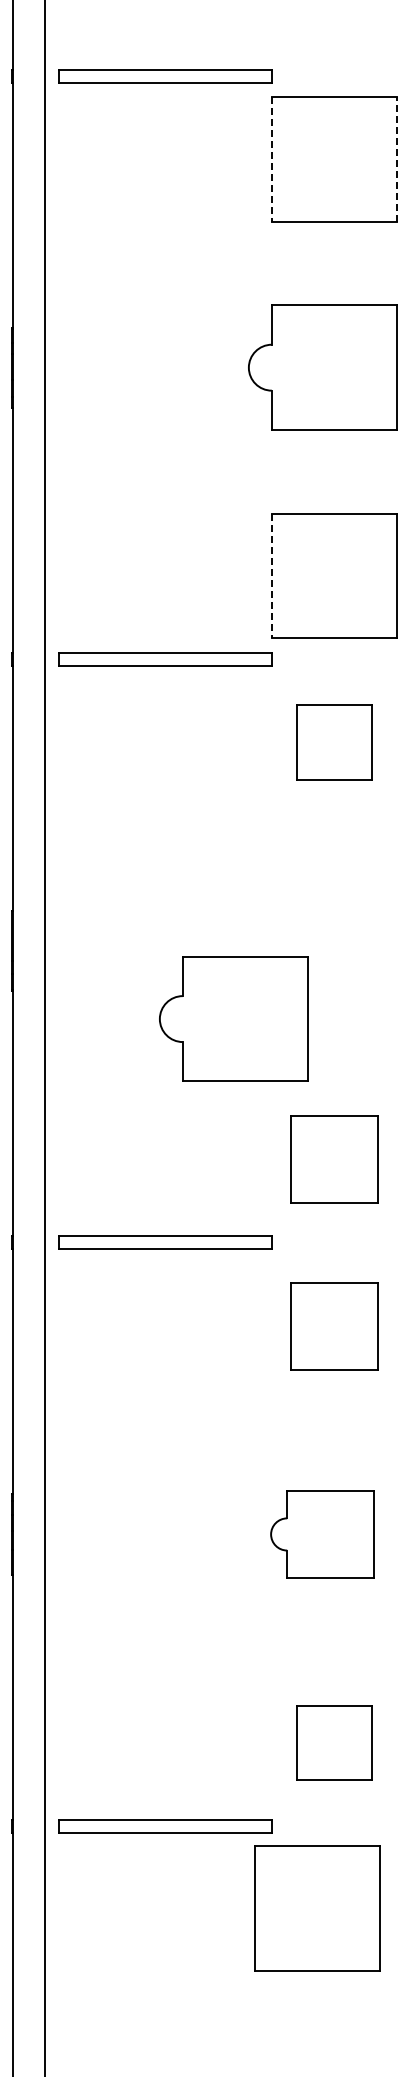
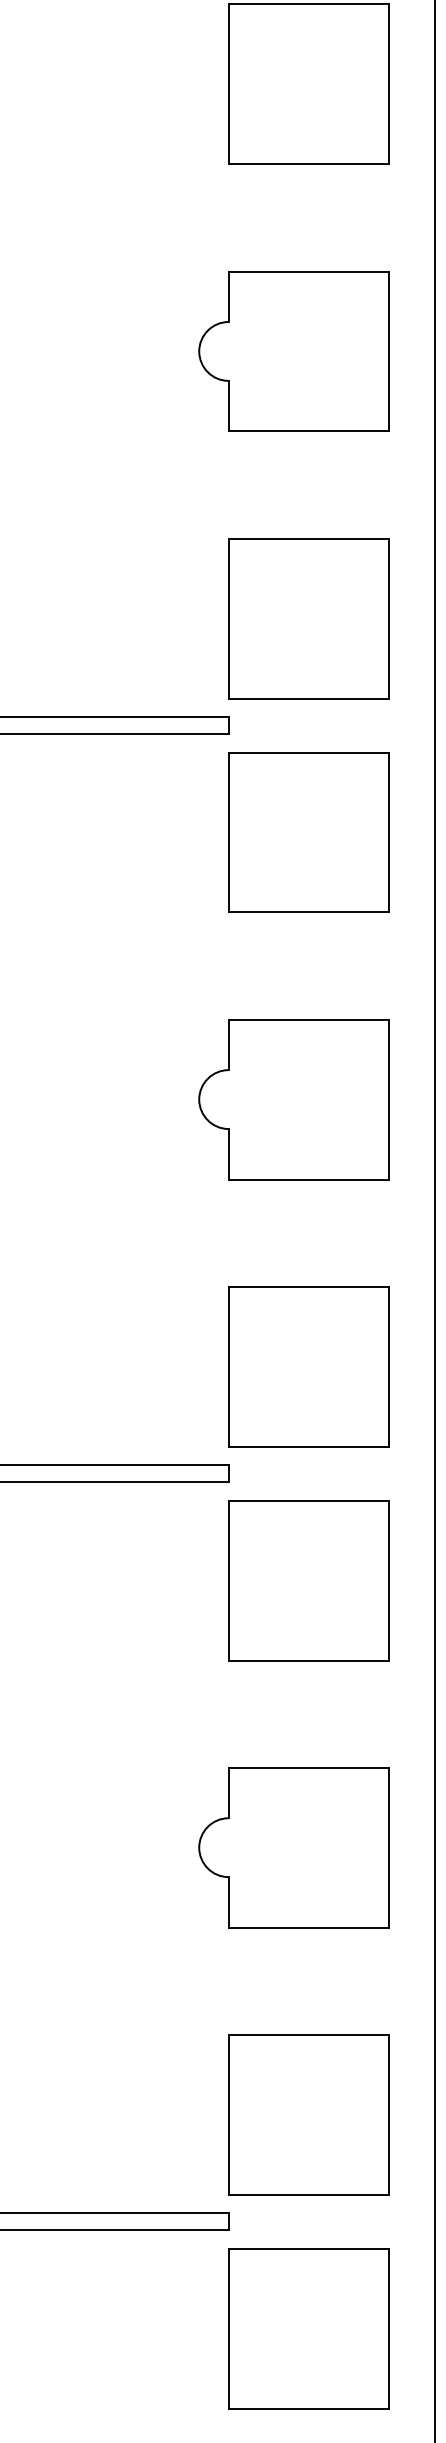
line: (396, 158) -> (388, 83), dashed -> solid
line: (271, 159) -> (228, 84), dashed -> solid
line: (271, 576) -> (228, 619), dashed -> solid
part: (334, 742) -> (309, 832), size x1.67
part: (233, 1018) -> (293, 1098), moved
part: (334, 1159) -> (309, 1366), size x1.43
part: (334, 1326) -> (309, 1581), size x1.43
part: (322, 1534) -> (293, 1847), size x1.43
part: (334, 1742) -> (309, 2114), size x1.67
part: (317, 1908) -> (309, 2328), moved

